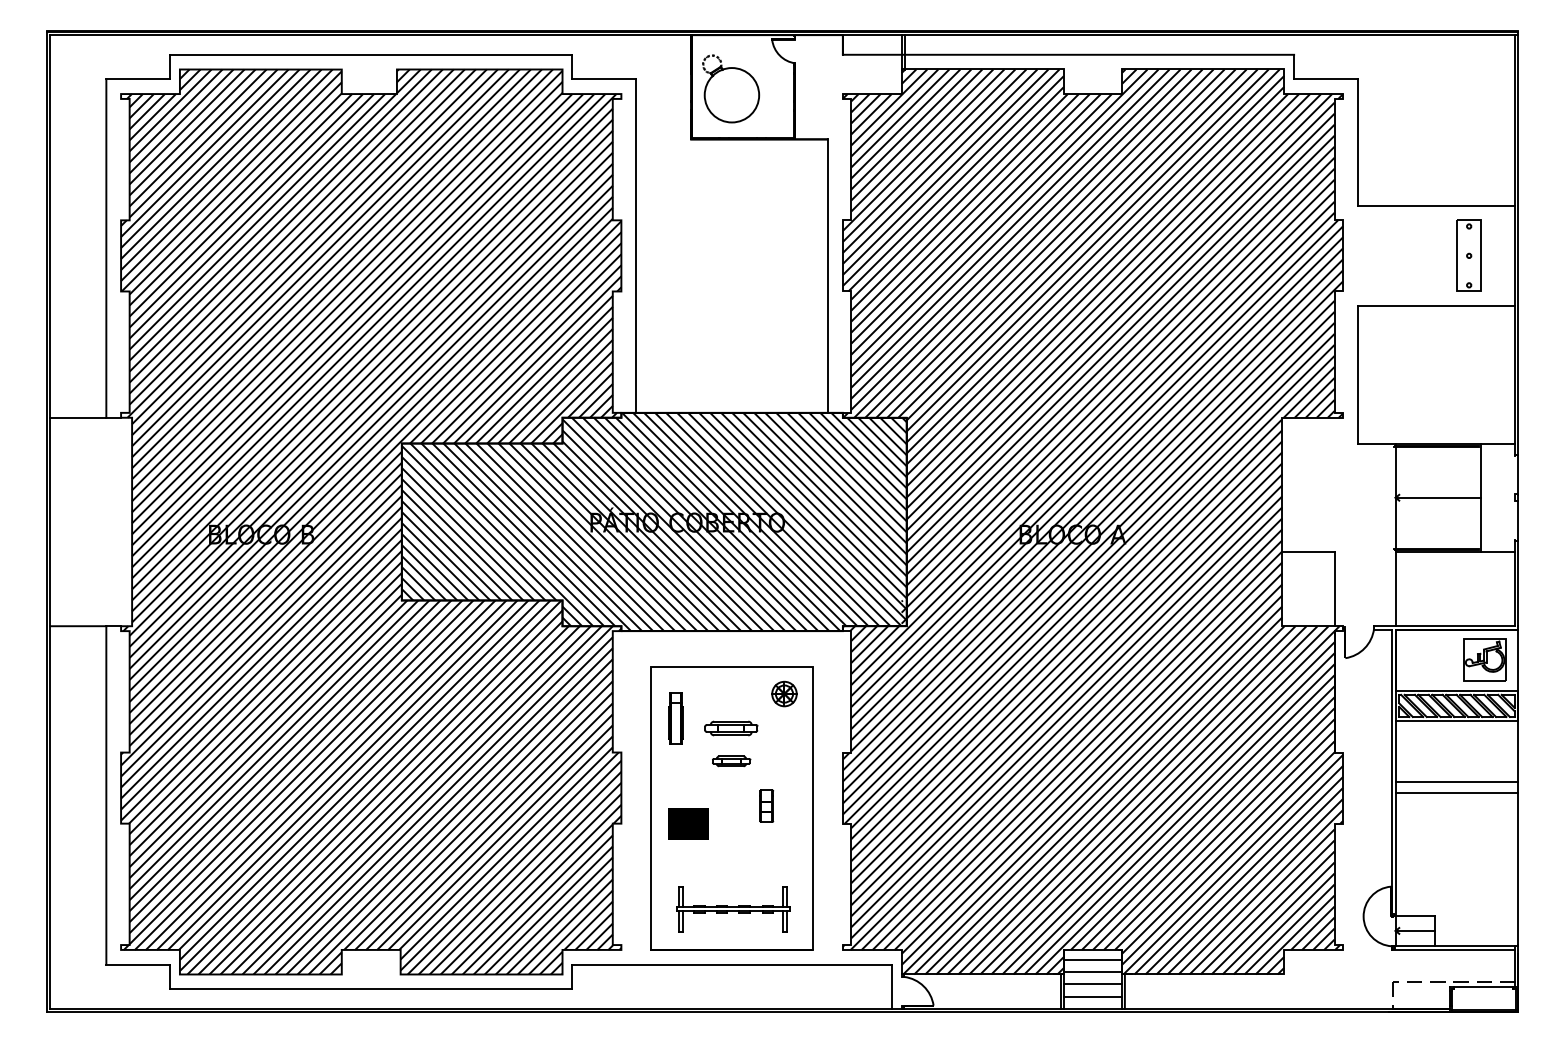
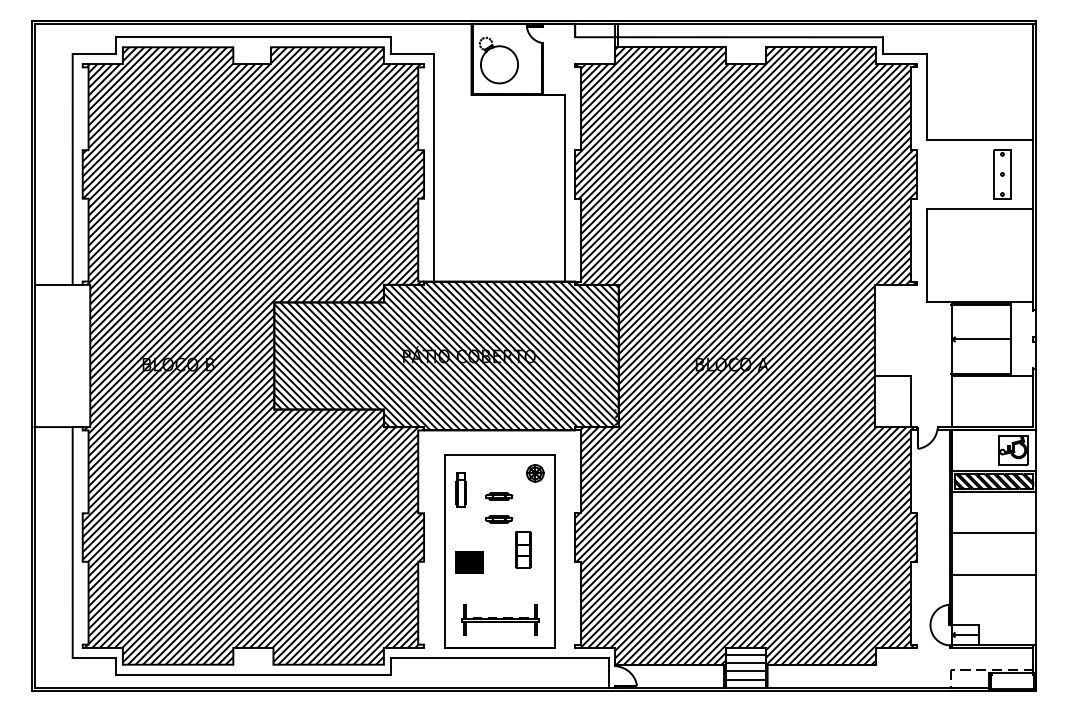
part: (731, 727) -> (499, 496), size x0.71
line: (1455, 793) -> (993, 575), moved
part: (767, 805) -> (523, 549), size x1.67

